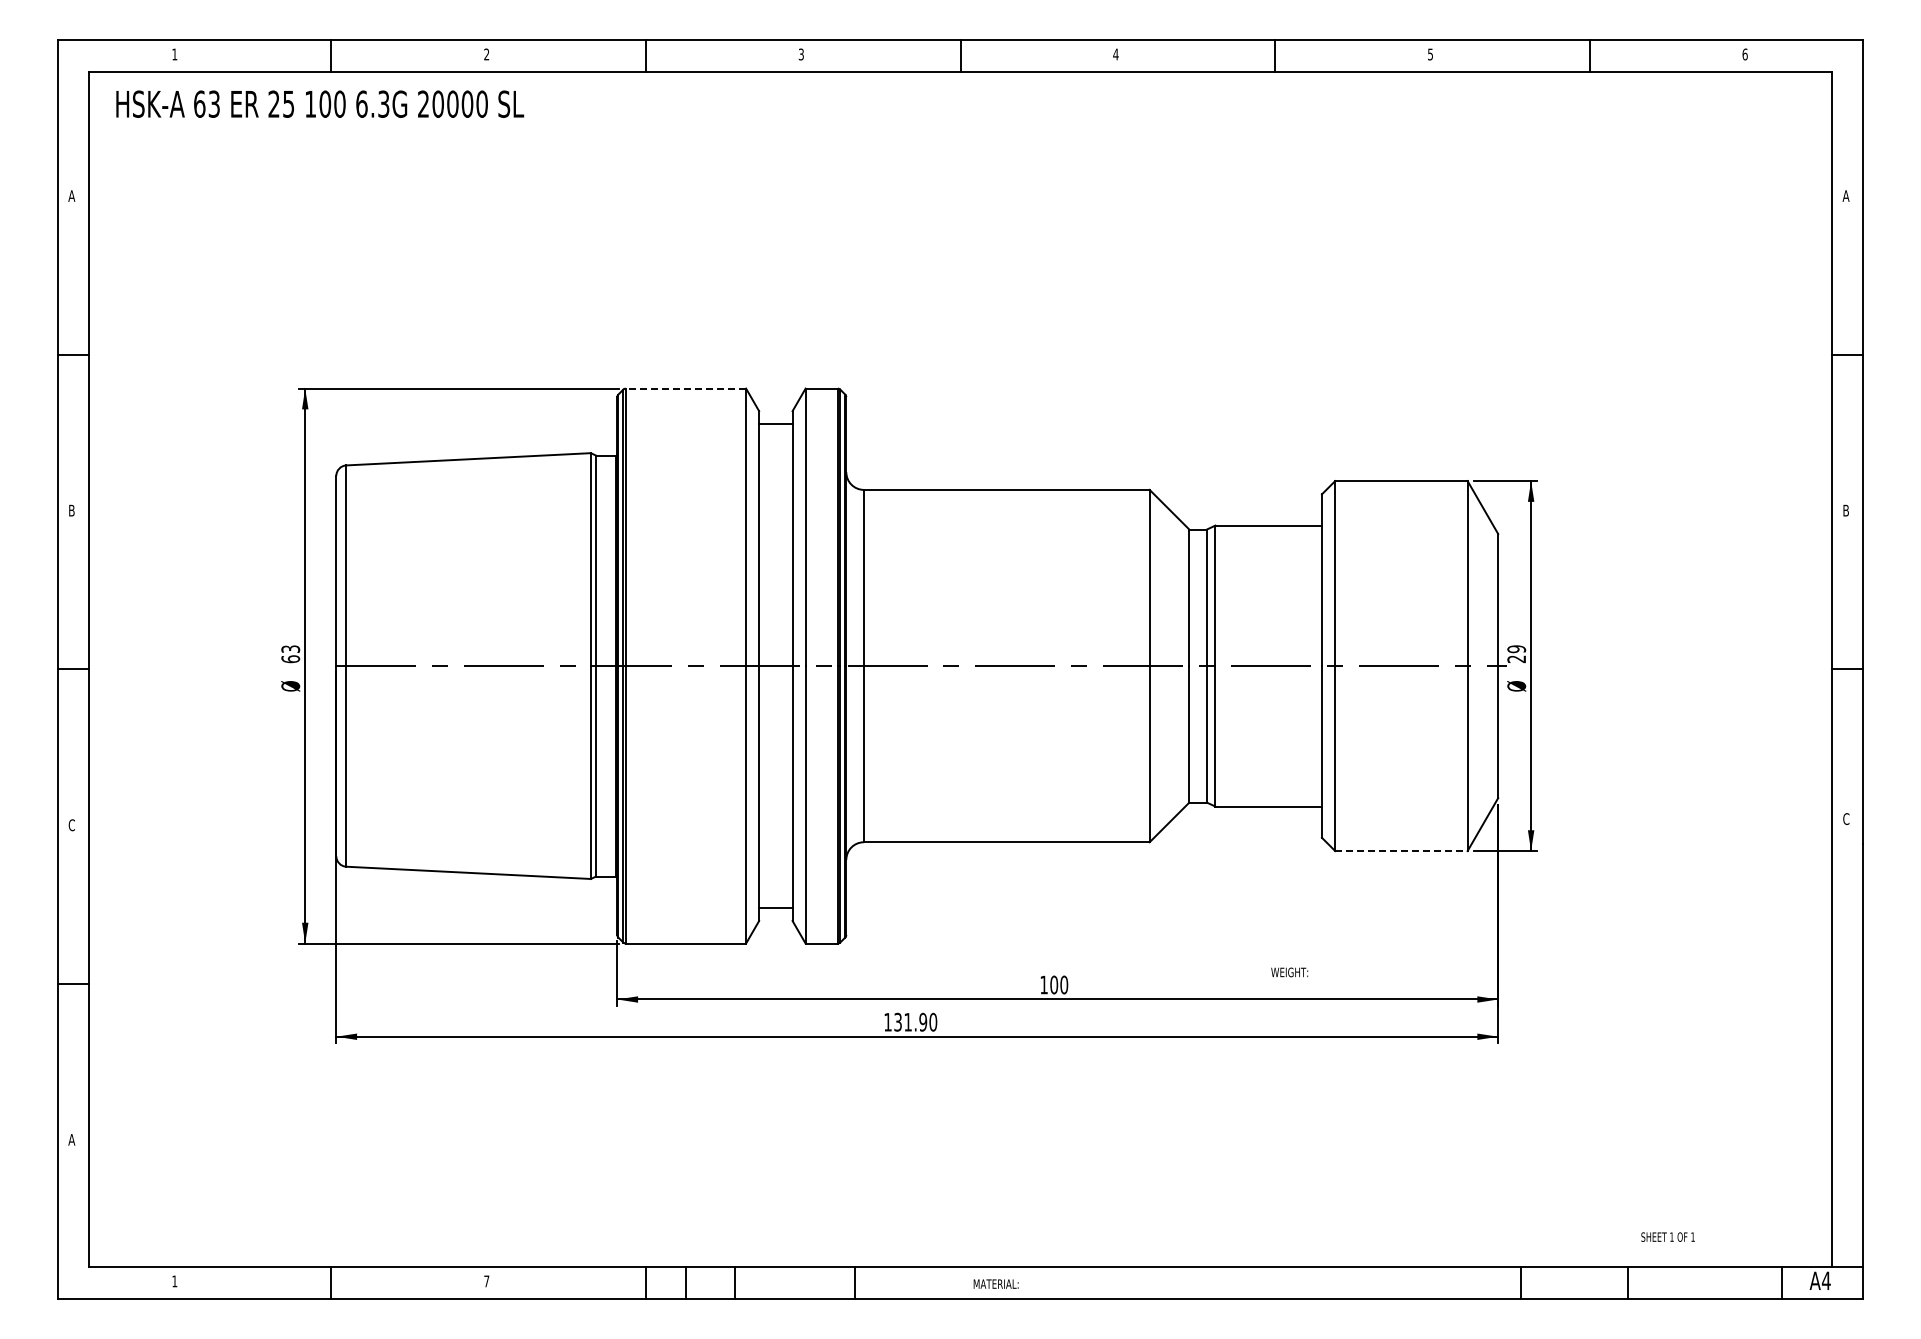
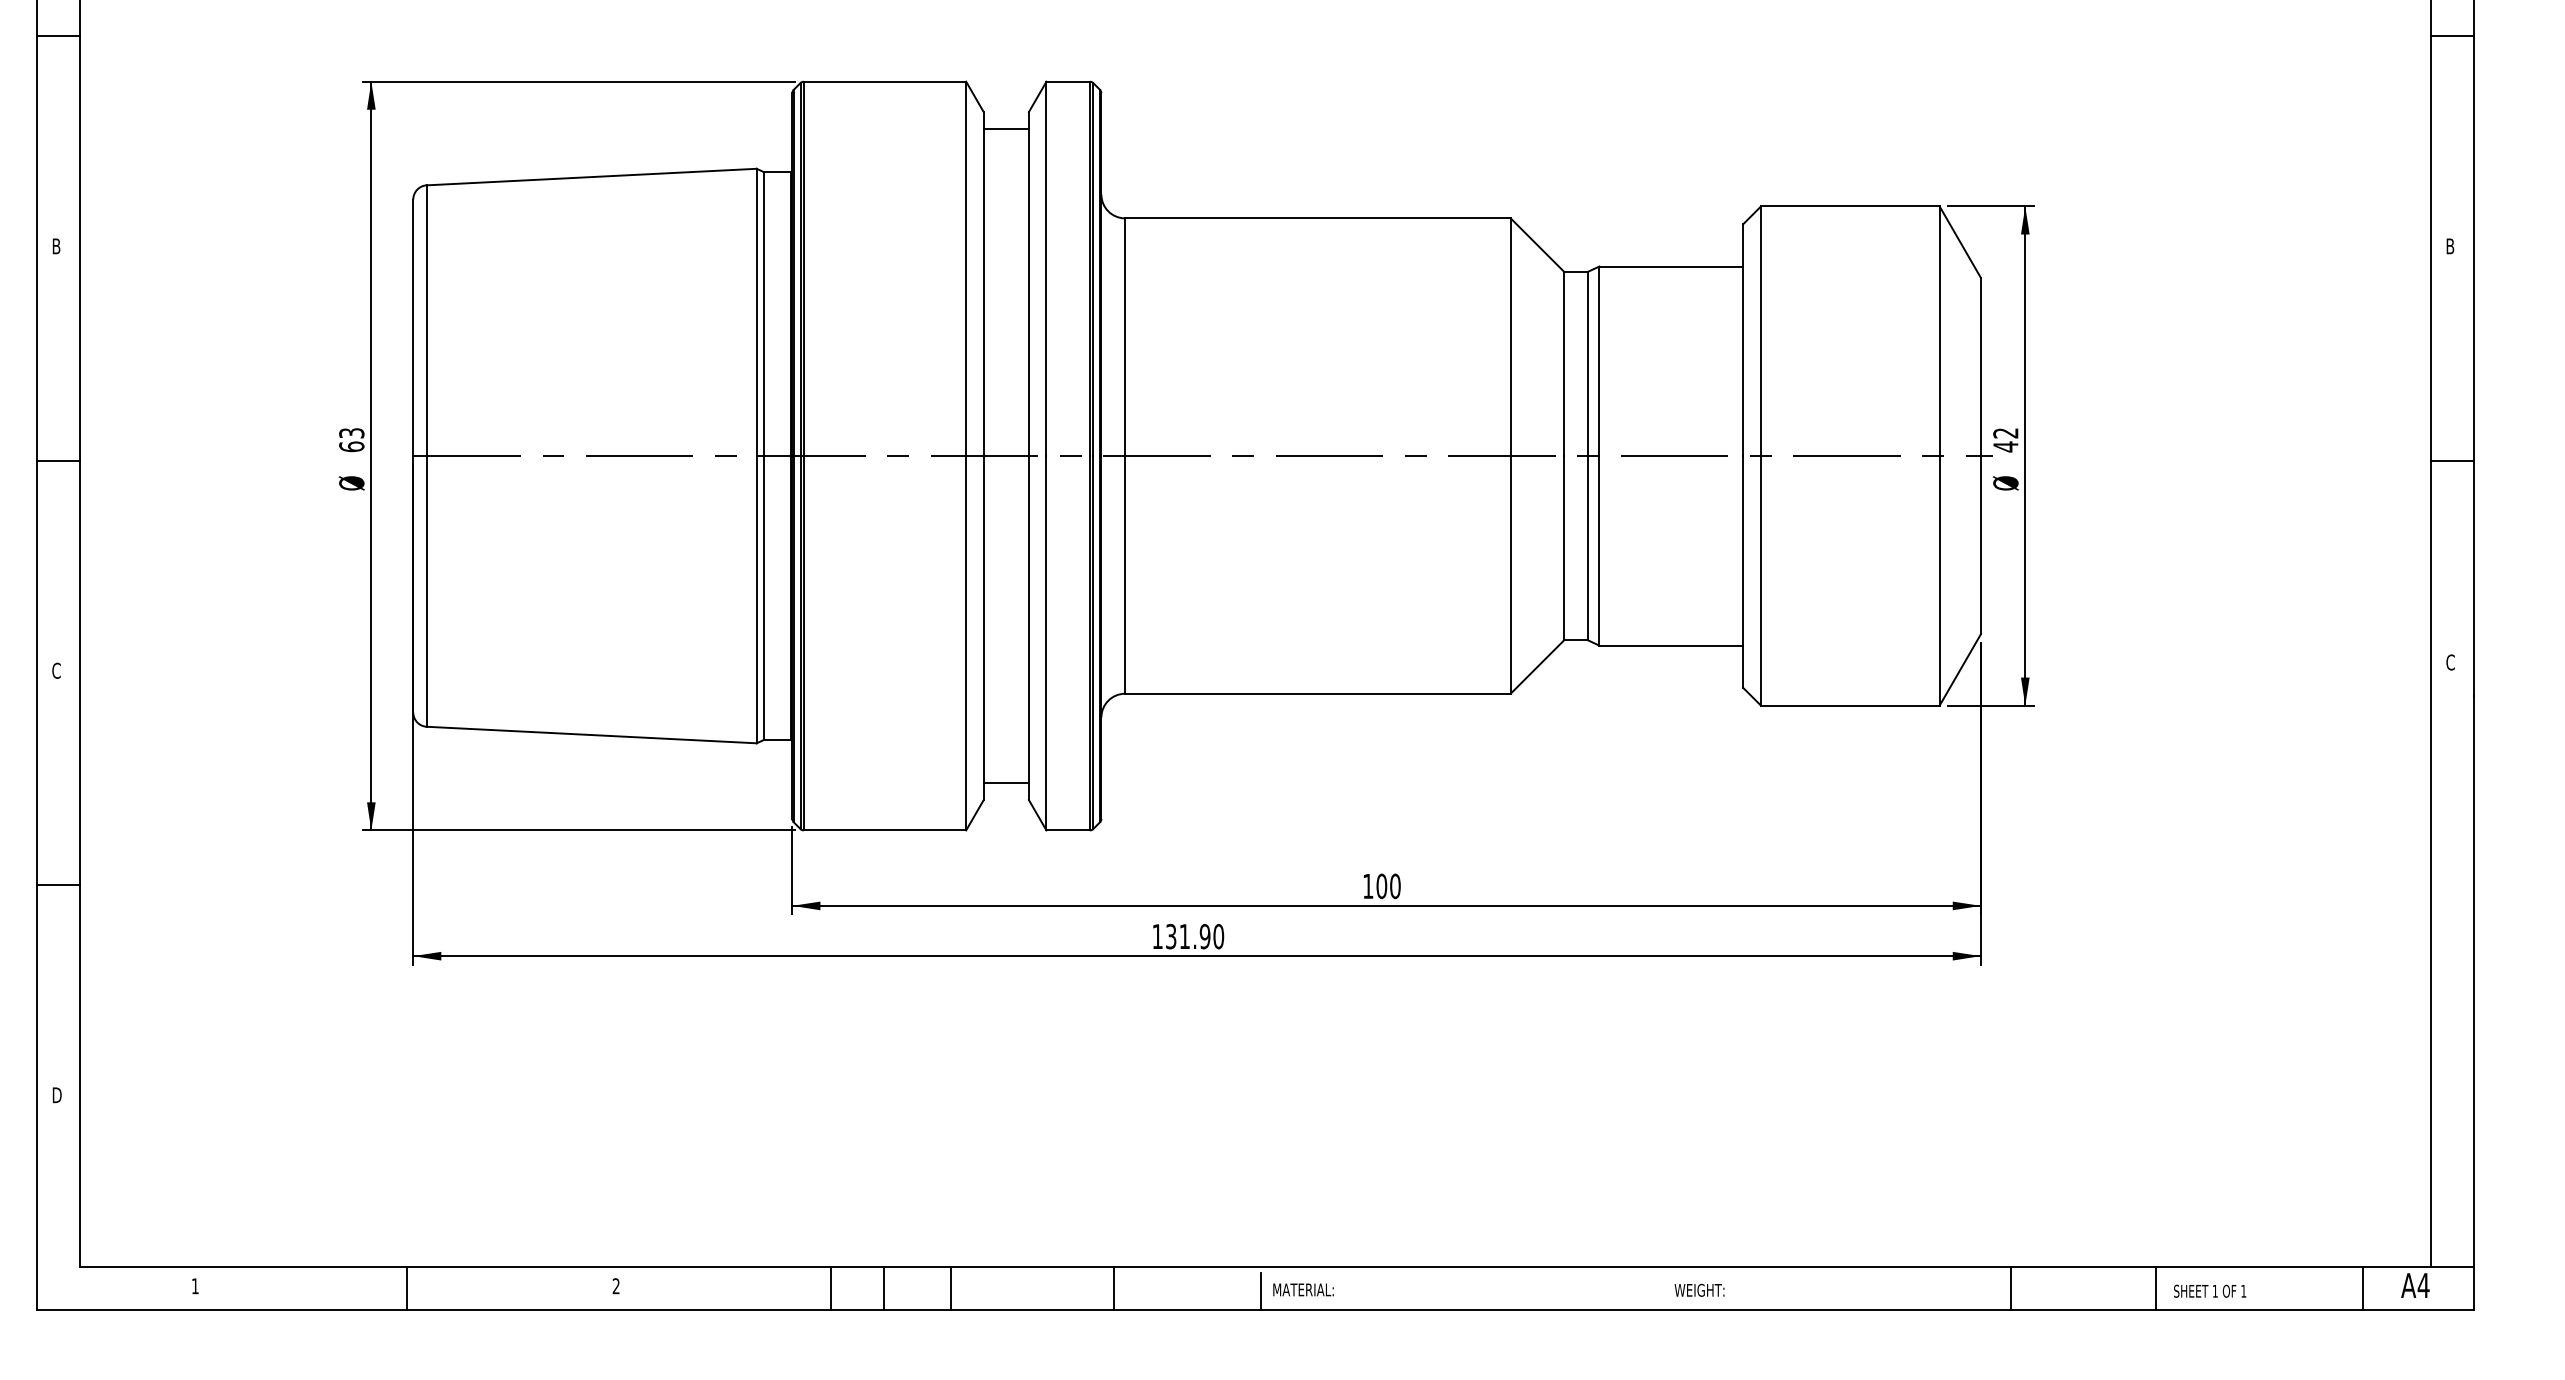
line: (685, 388) -> (884, 81), dashed -> solid
text: (1516, 654) -> (2005, 440), 29 -> 42
line: (1401, 851) -> (1850, 706), dashed -> solid
text: (1289, 972) -> (1699, 1290), moved
text: (71, 1139) -> (55, 1094), A -> D
text: (1667, 1236) -> (2209, 1290), moved
text: (486, 1281) -> (615, 1286), 7 -> 2
line: (964, 1284) -> (1260, 1290), added

